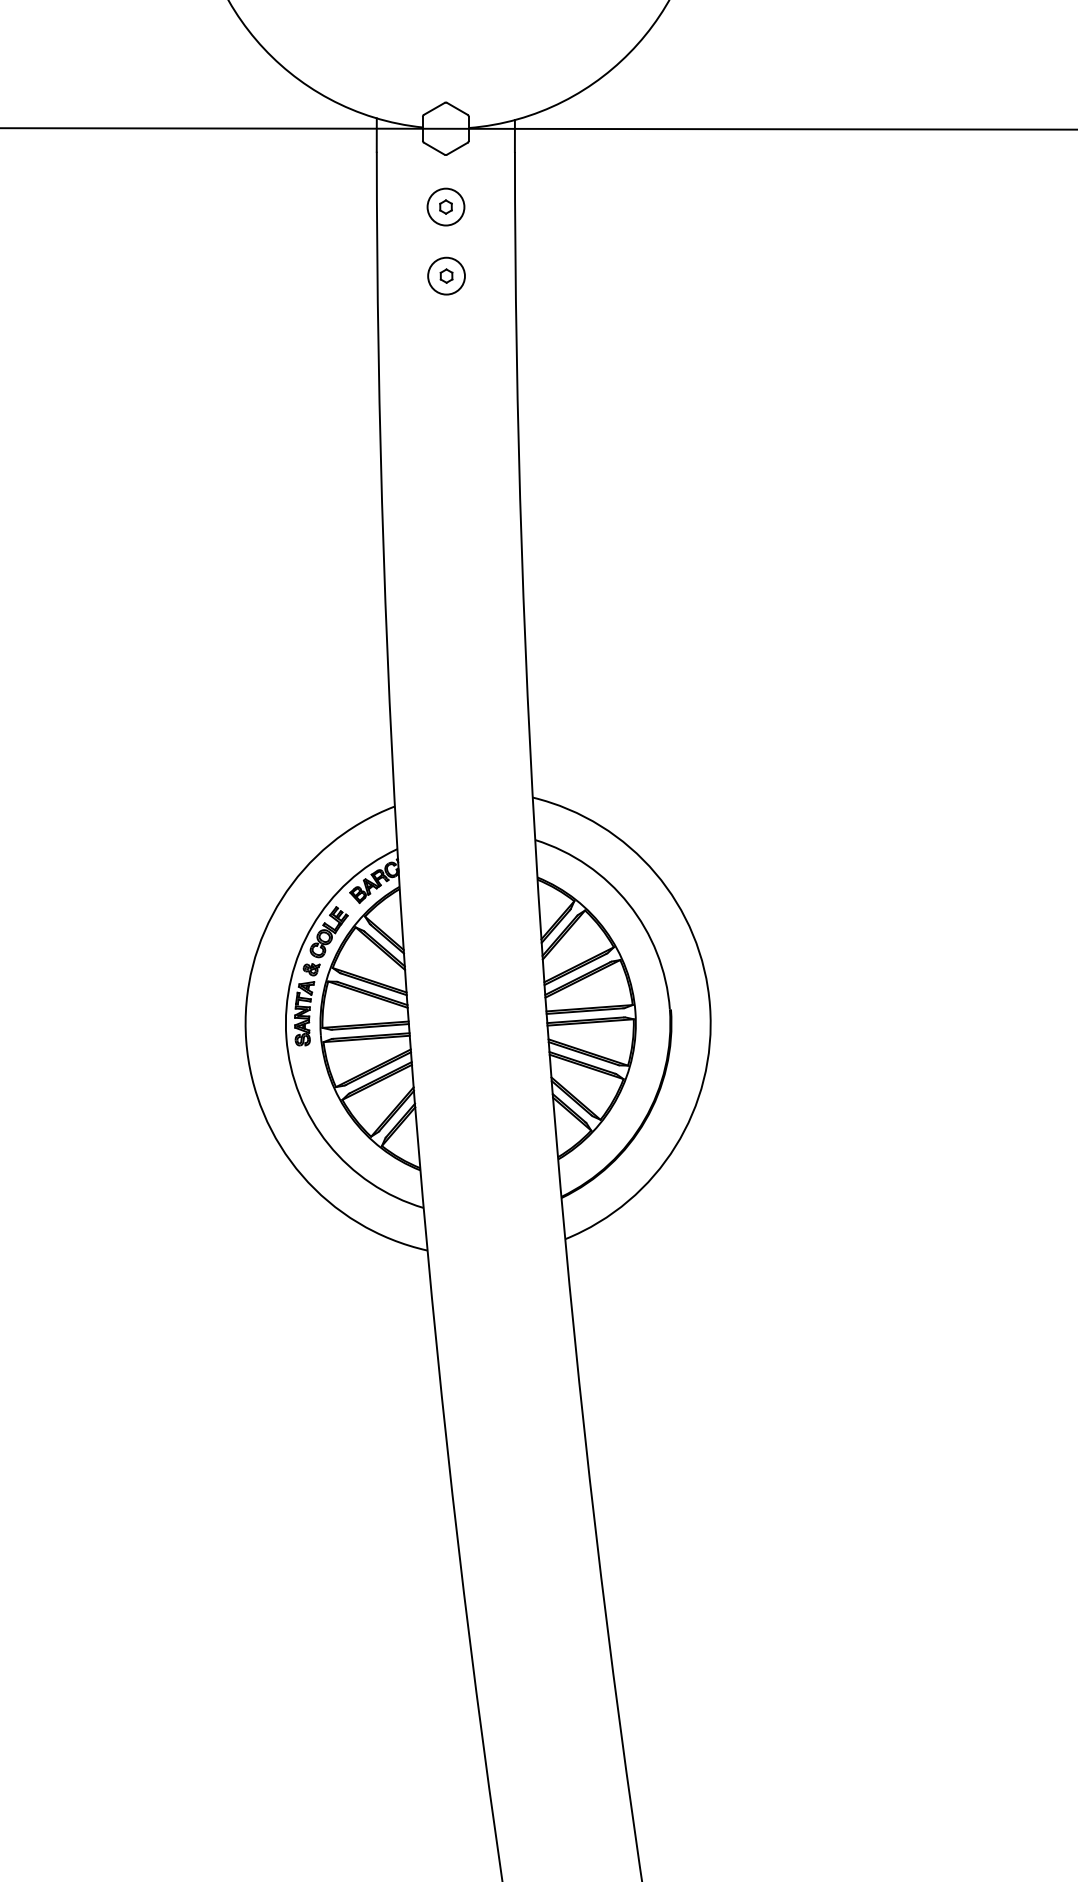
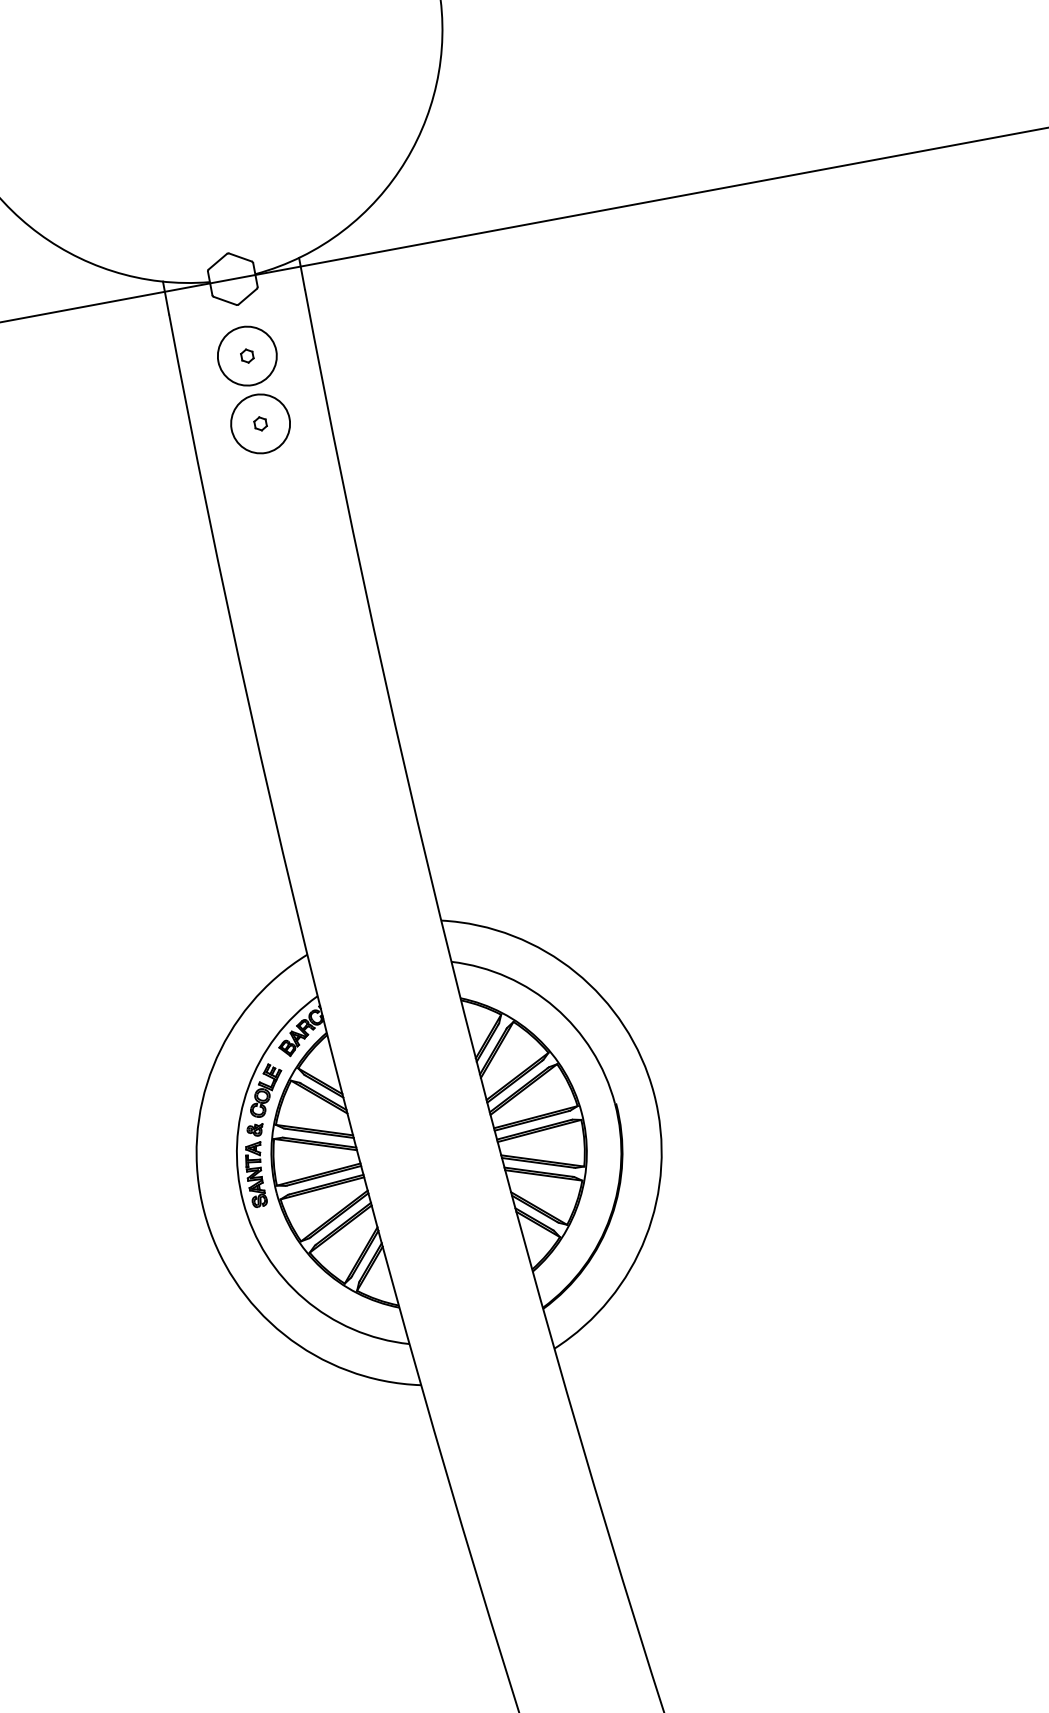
circle: (445, 206) -> (246, 355), size x1.6
circle: (446, 275) -> (260, 423), size x1.6

